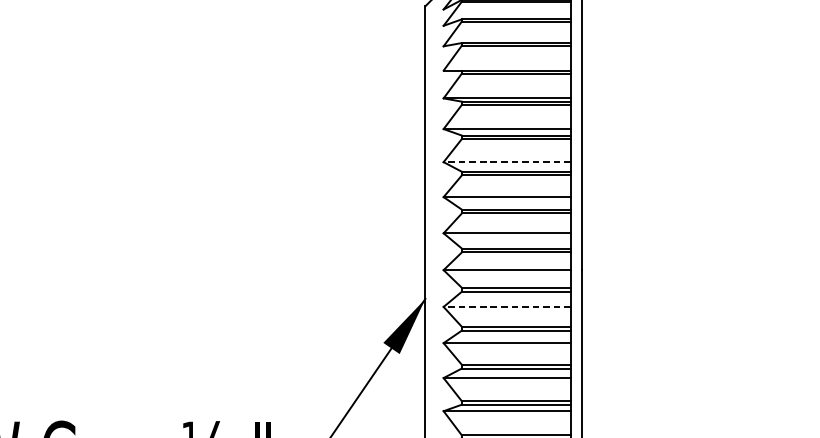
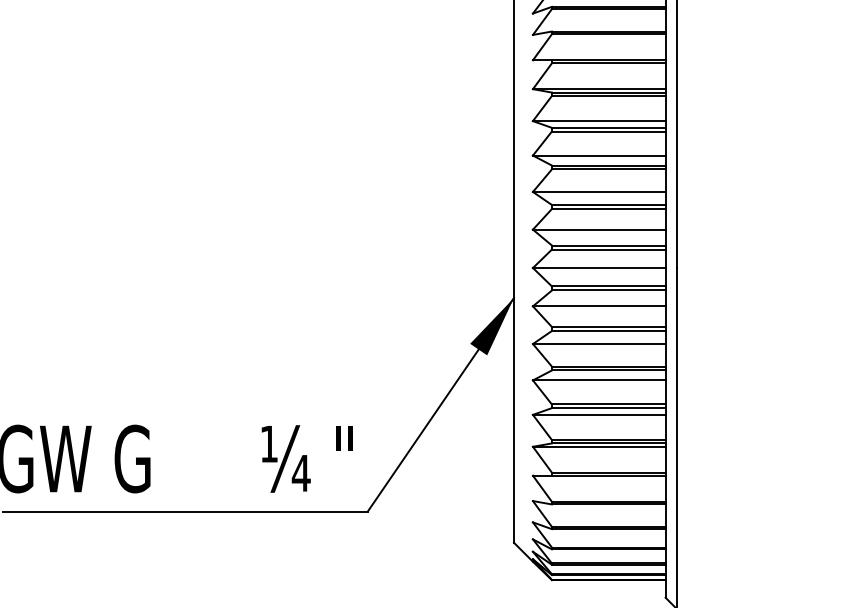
line: (506, 162) -> (598, 155), dashed -> solid
line: (506, 307) -> (598, 306), dashed -> solid

